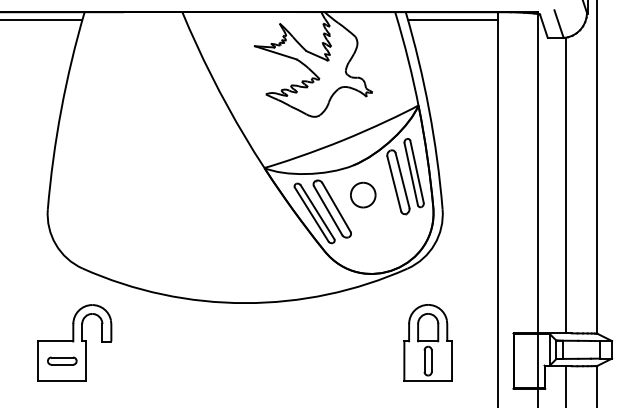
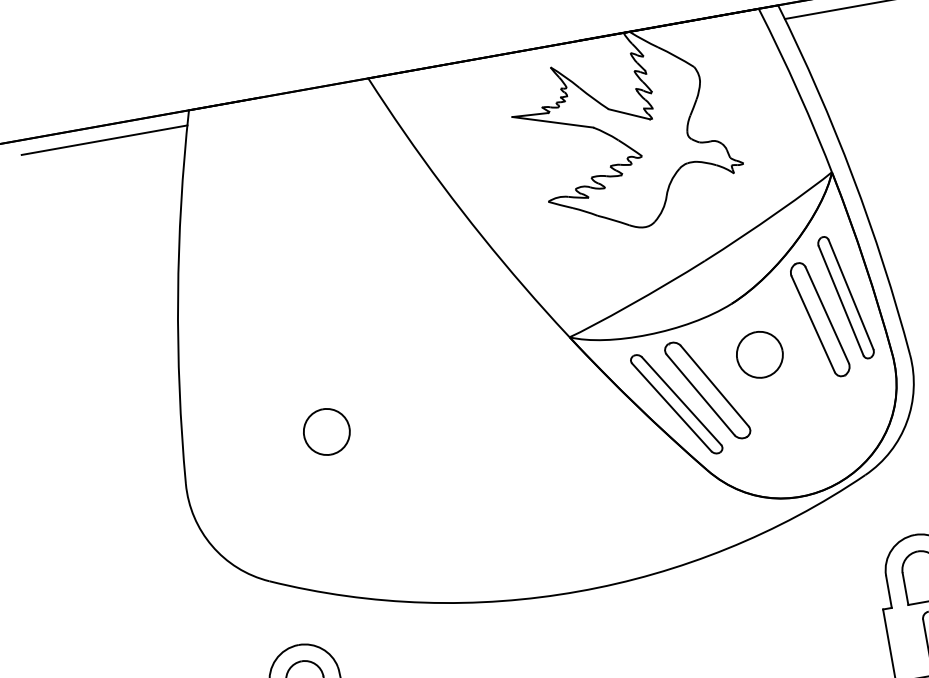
part: (127, 194) -> (327, 430), added

